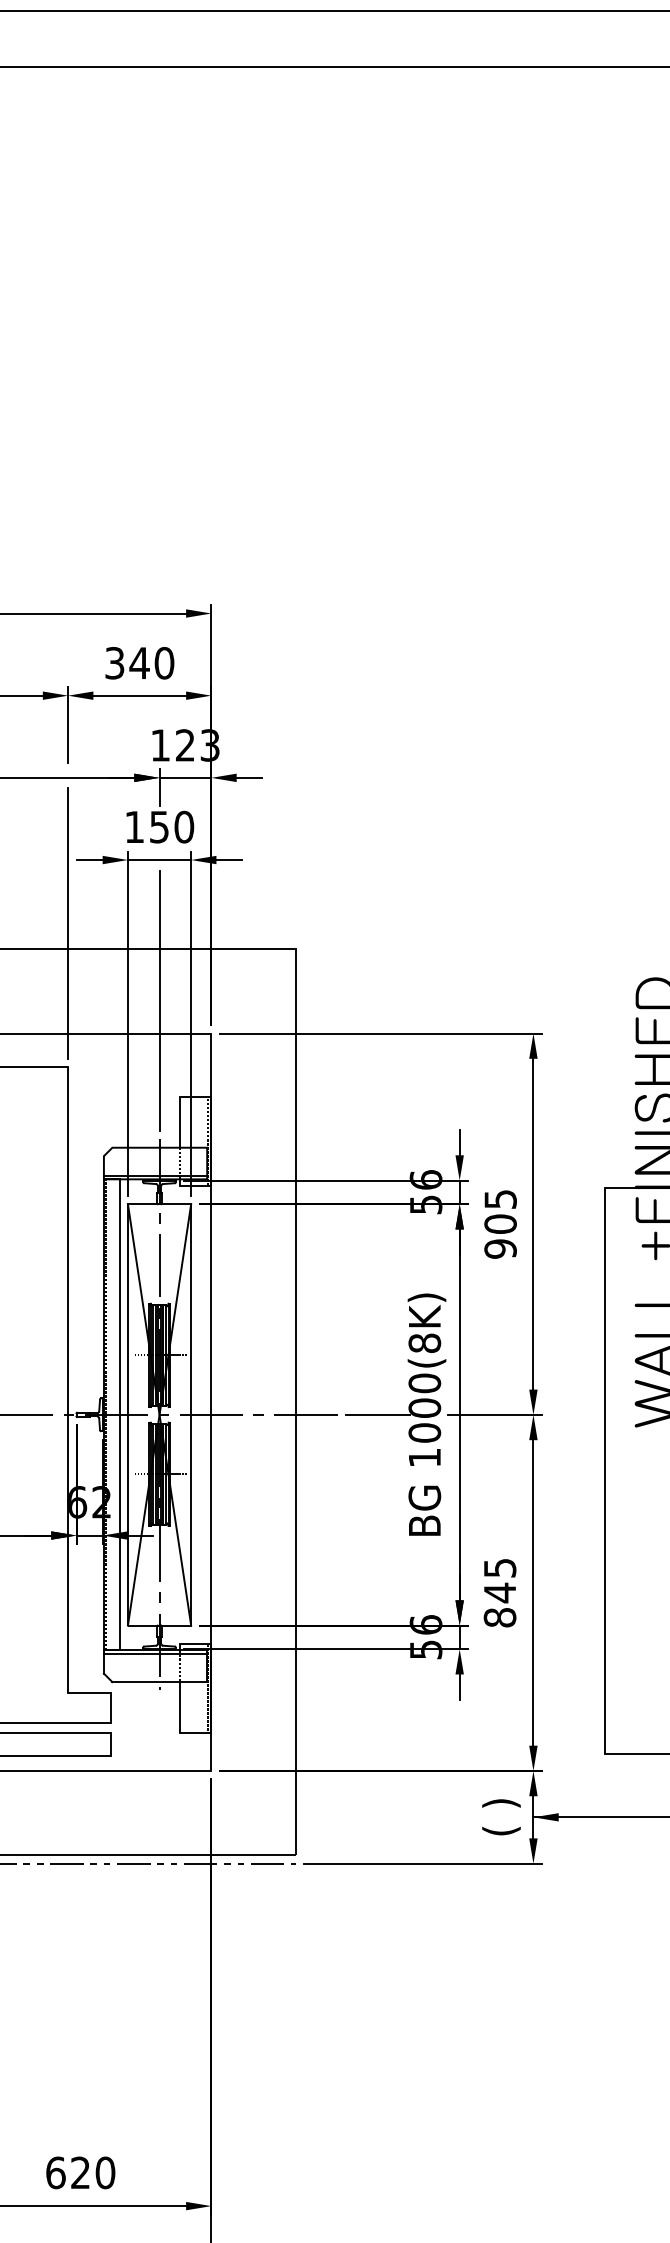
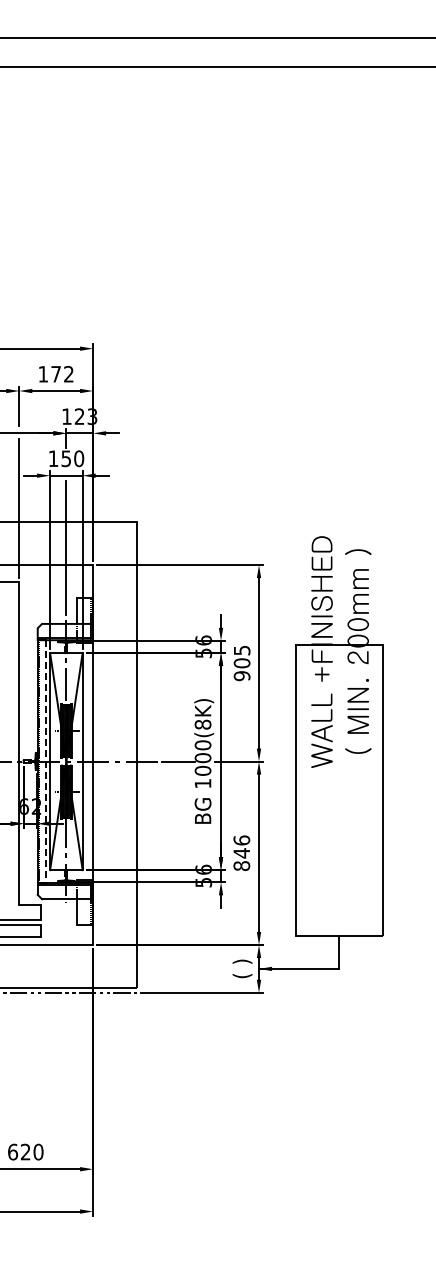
text: (138, 661) -> (55, 373), 340 -> 172
line: (118, 1416) -> (45, 762), solid -> dashed
text: (499, 1568) -> (241, 840), 845 -> 846

